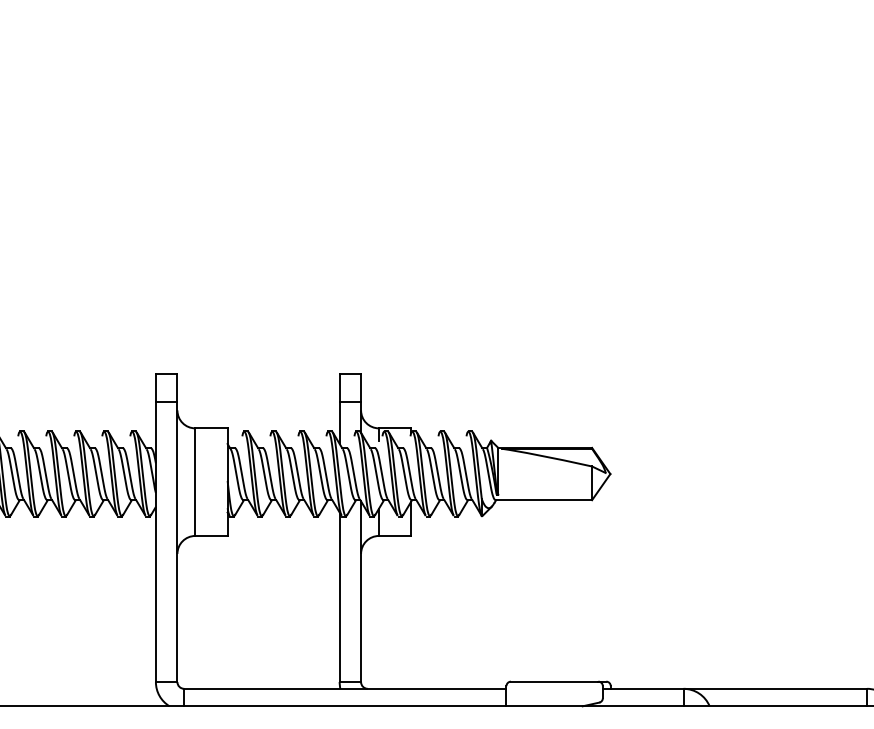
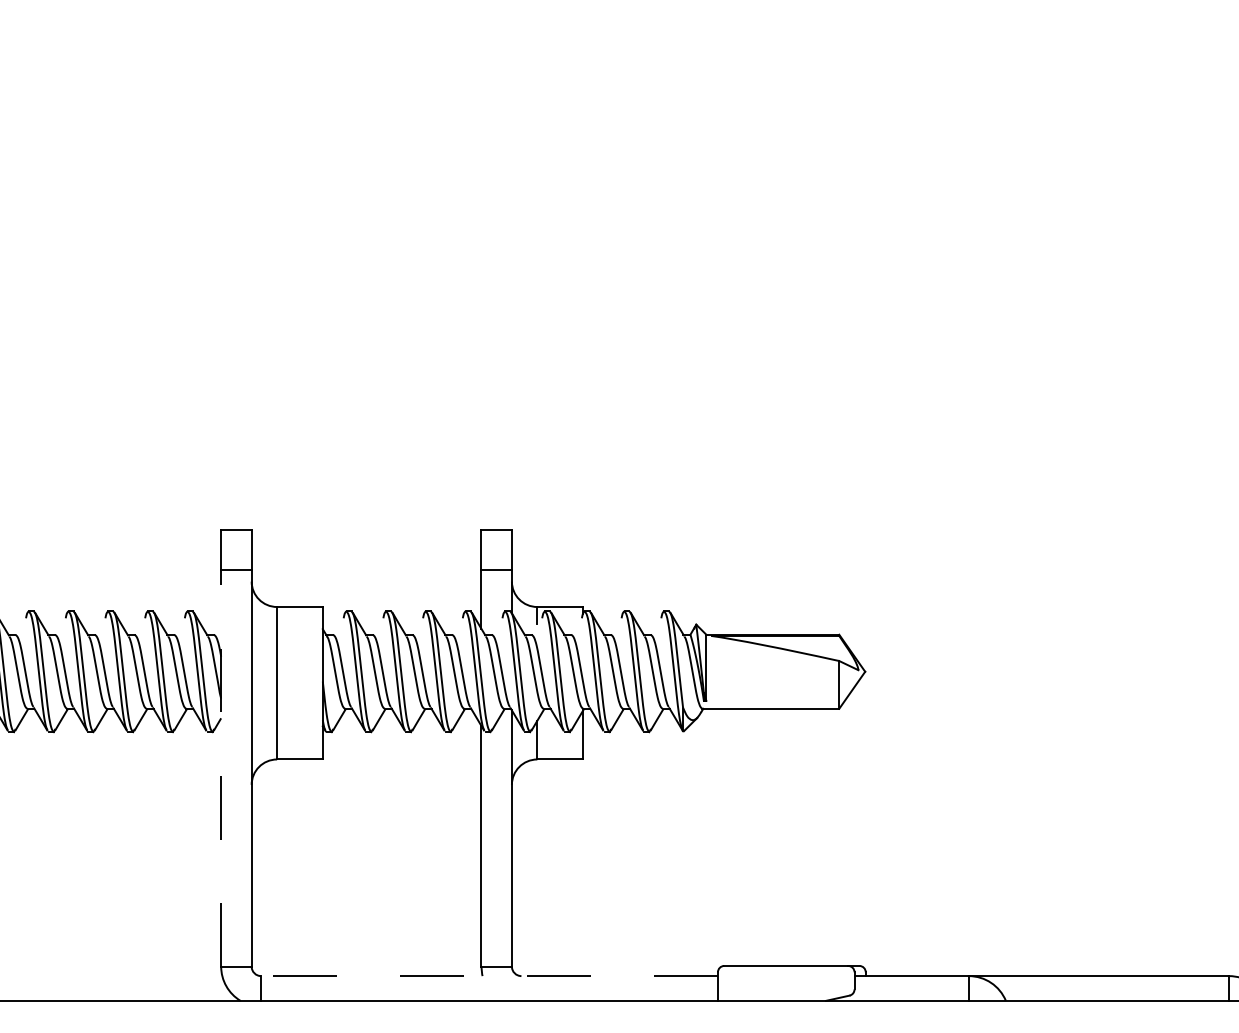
line: (155, 541) -> (220, 767), solid -> dashed
line: (344, 688) -> (488, 975), solid -> dashed

